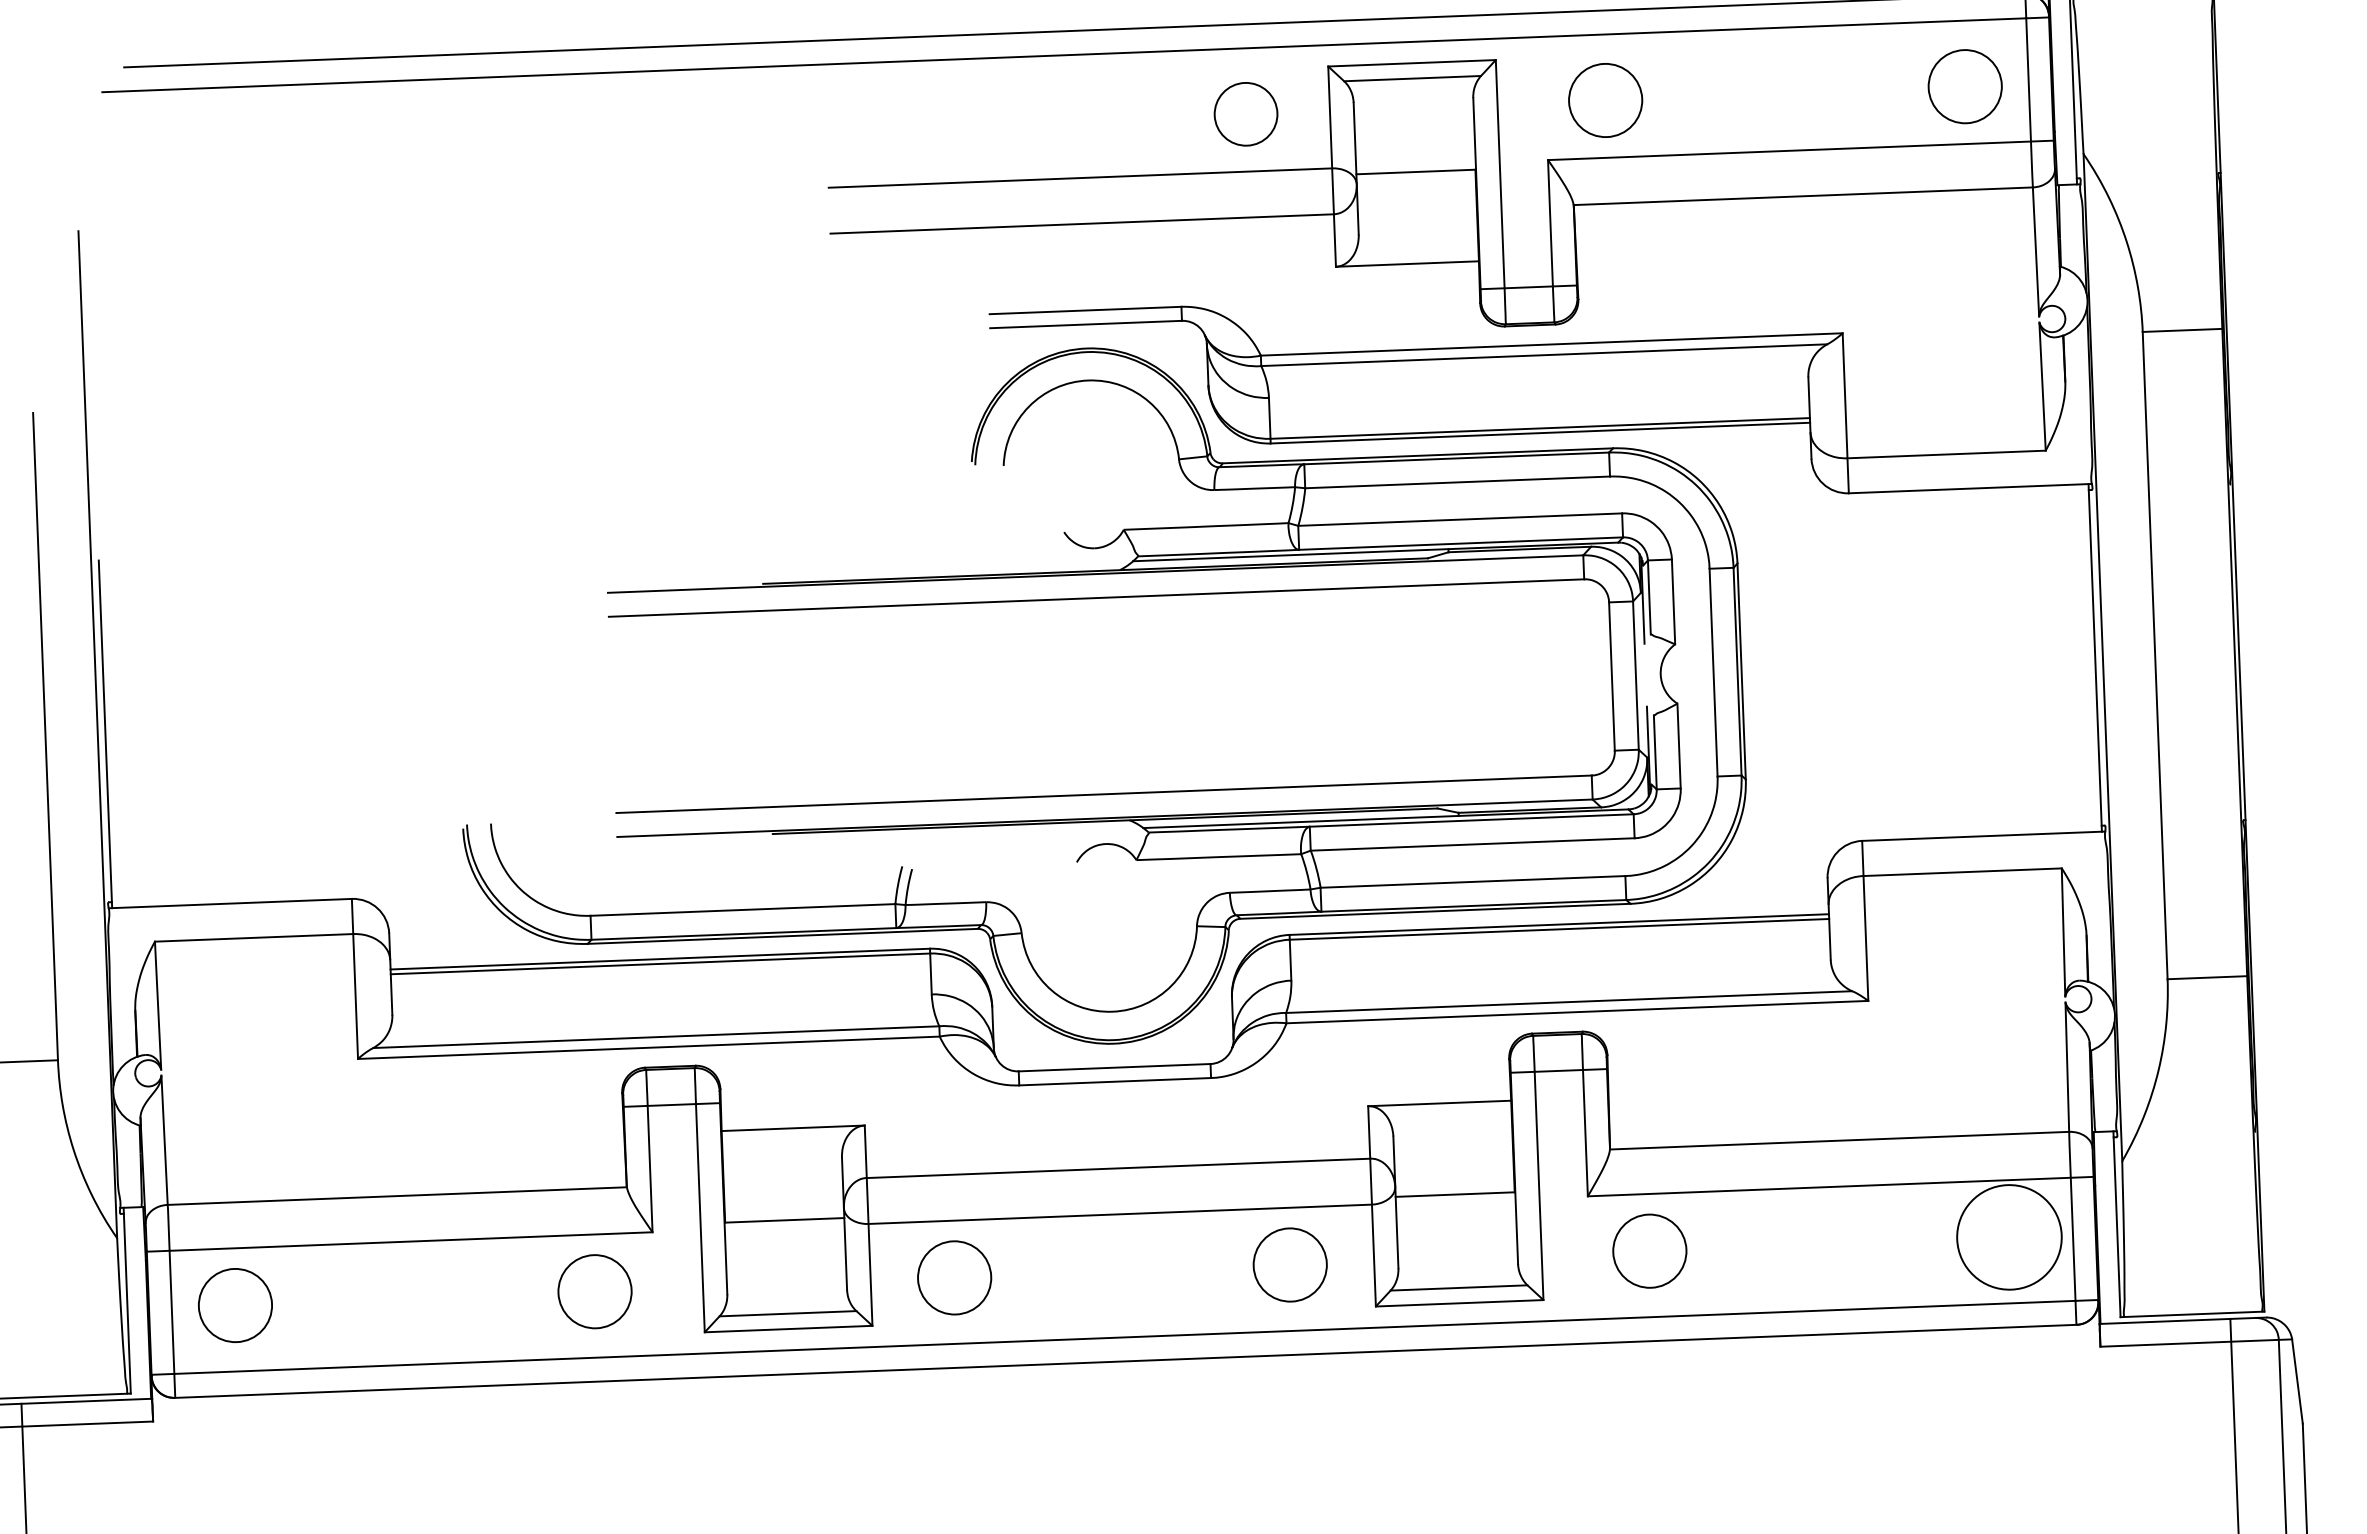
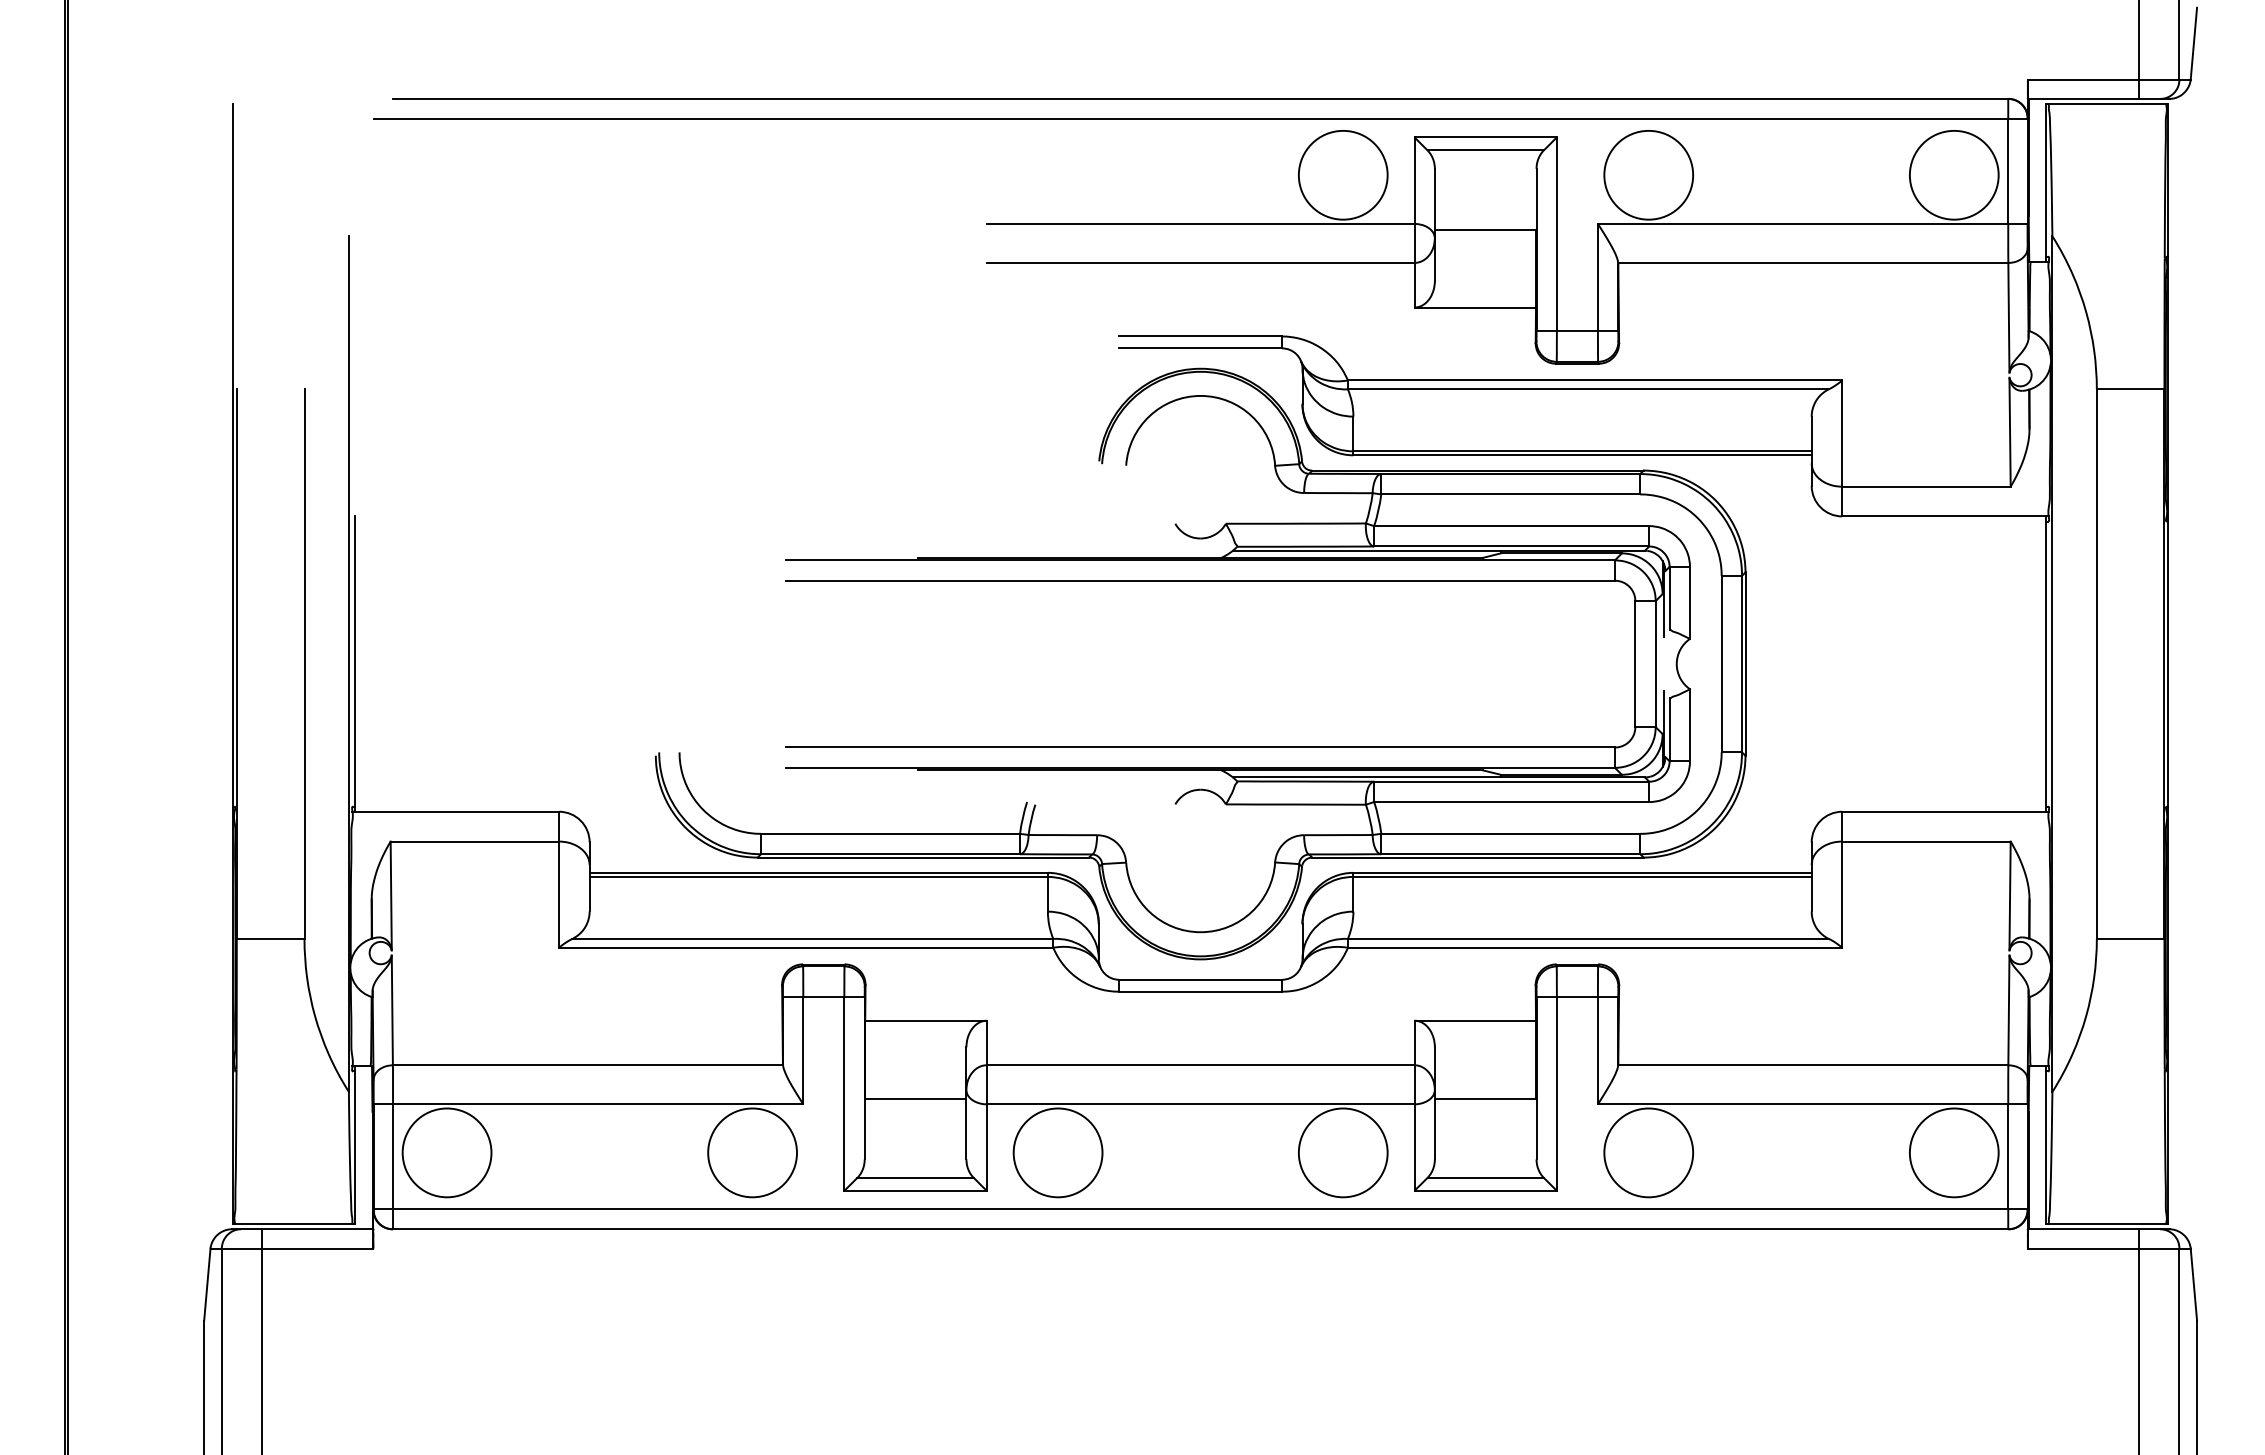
circle: (1964, 85) -> (1953, 174), size x1.43
circle: (1605, 99) -> (1648, 174), size x1.43
circle: (1245, 113) -> (1342, 174), size x1.67
circle: (1649, 1250) -> (1648, 1152), size x1.43
circle: (1289, 1264) -> (1342, 1152), size x1.43
circle: (953, 1277) -> (1057, 1152), size x1.43
circle: (594, 1291) -> (752, 1152), size x1.43
circle: (234, 1305) -> (446, 1152), size x1.43

